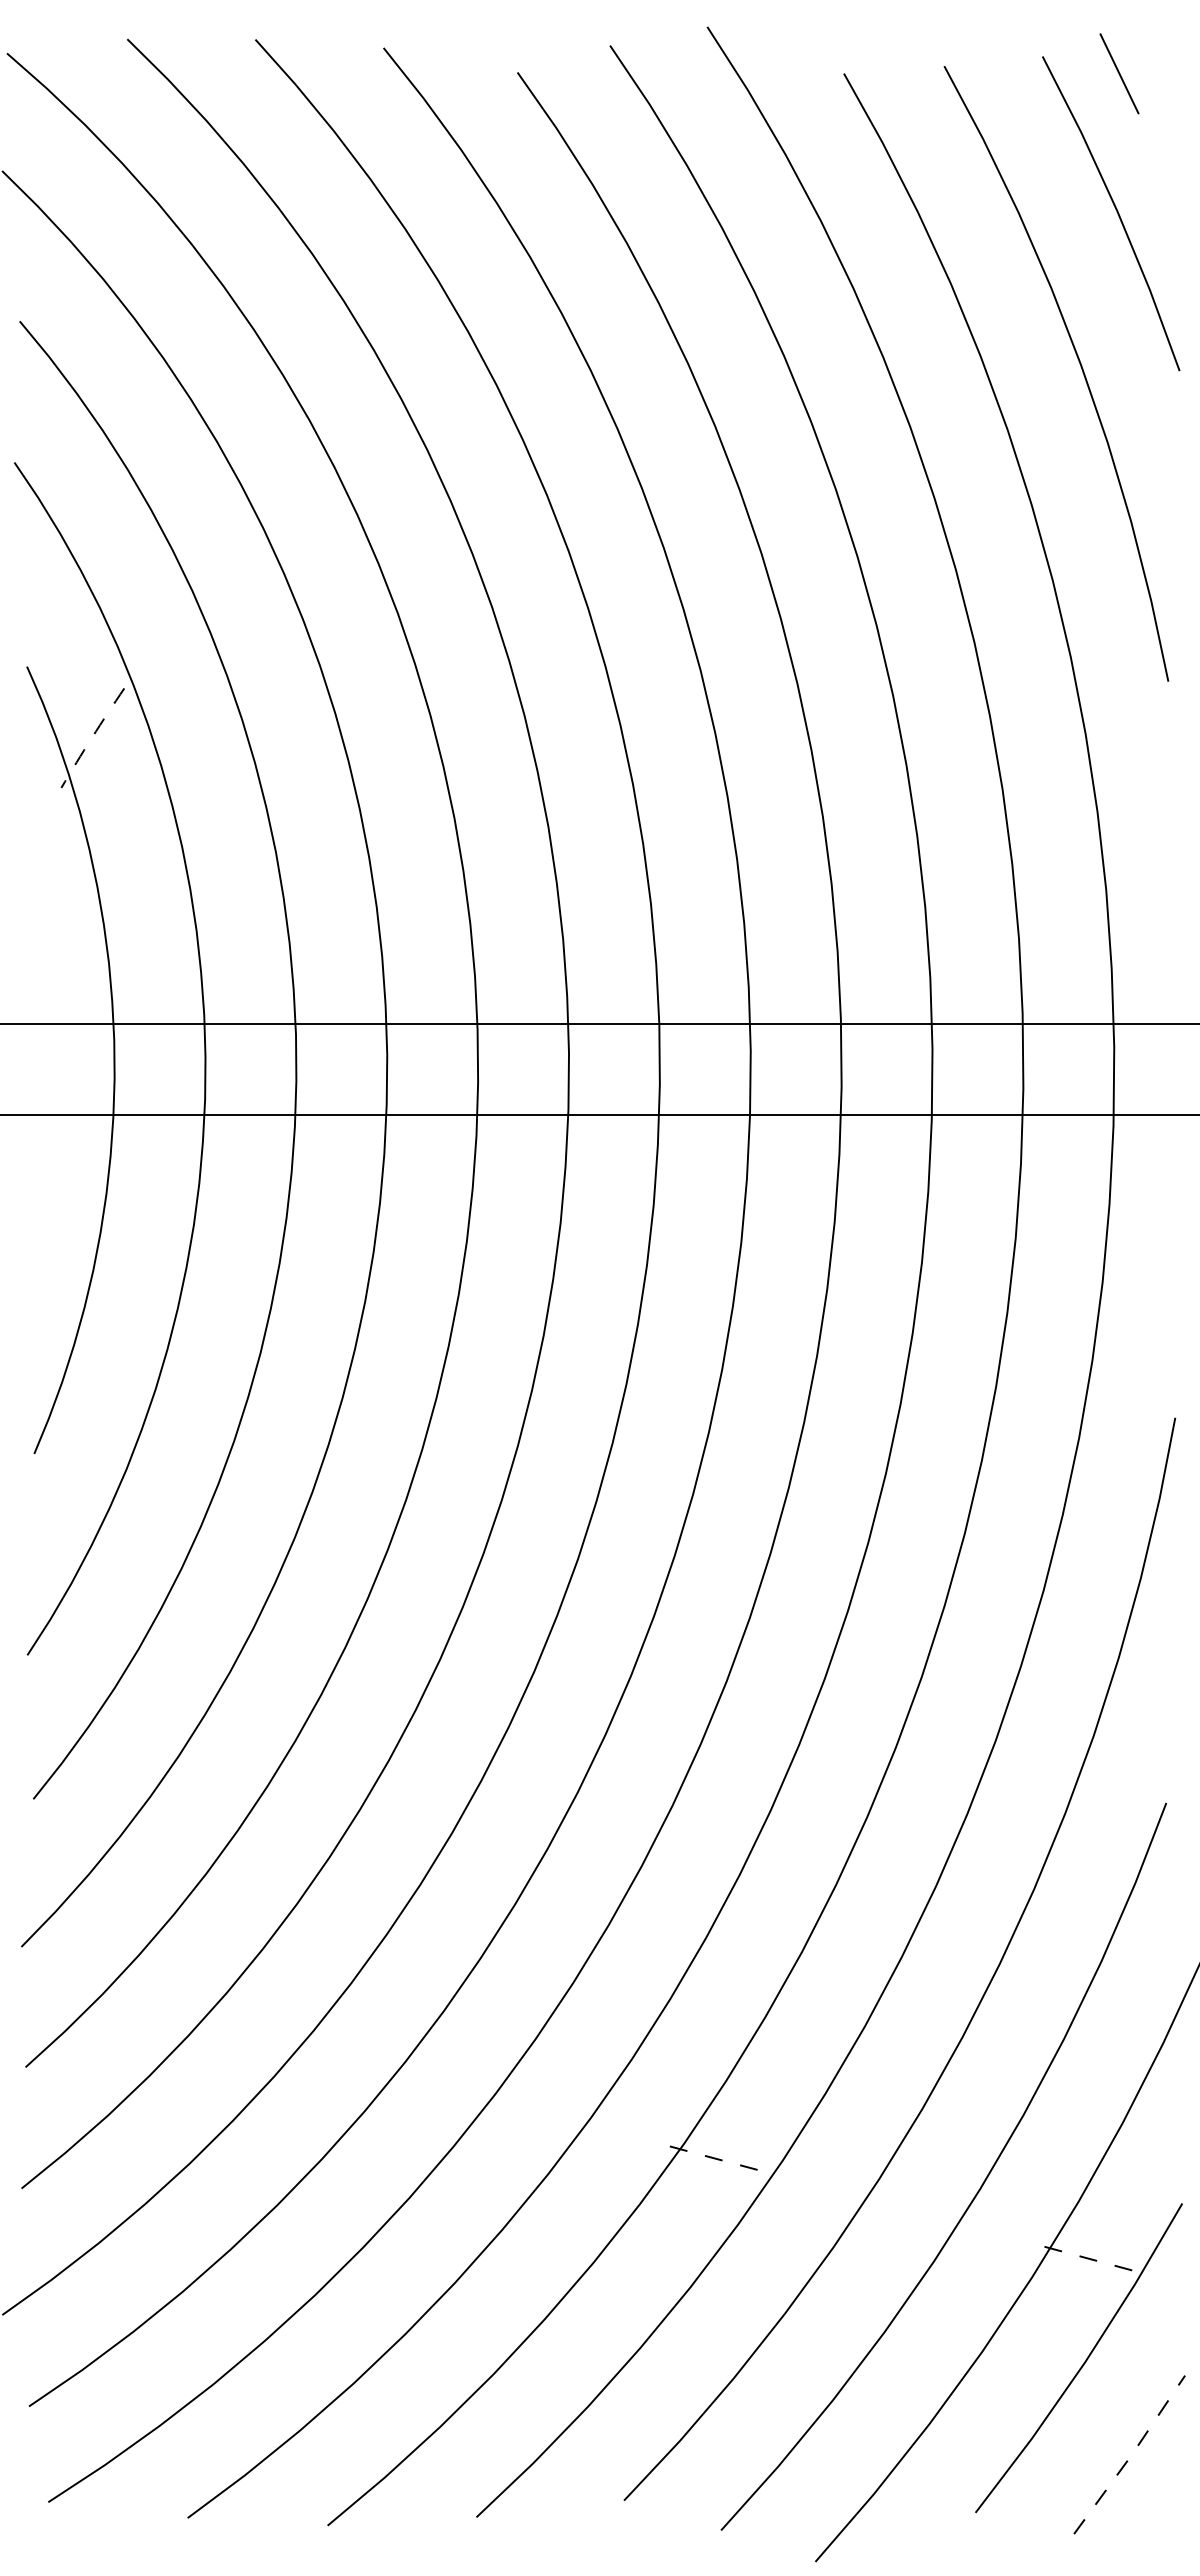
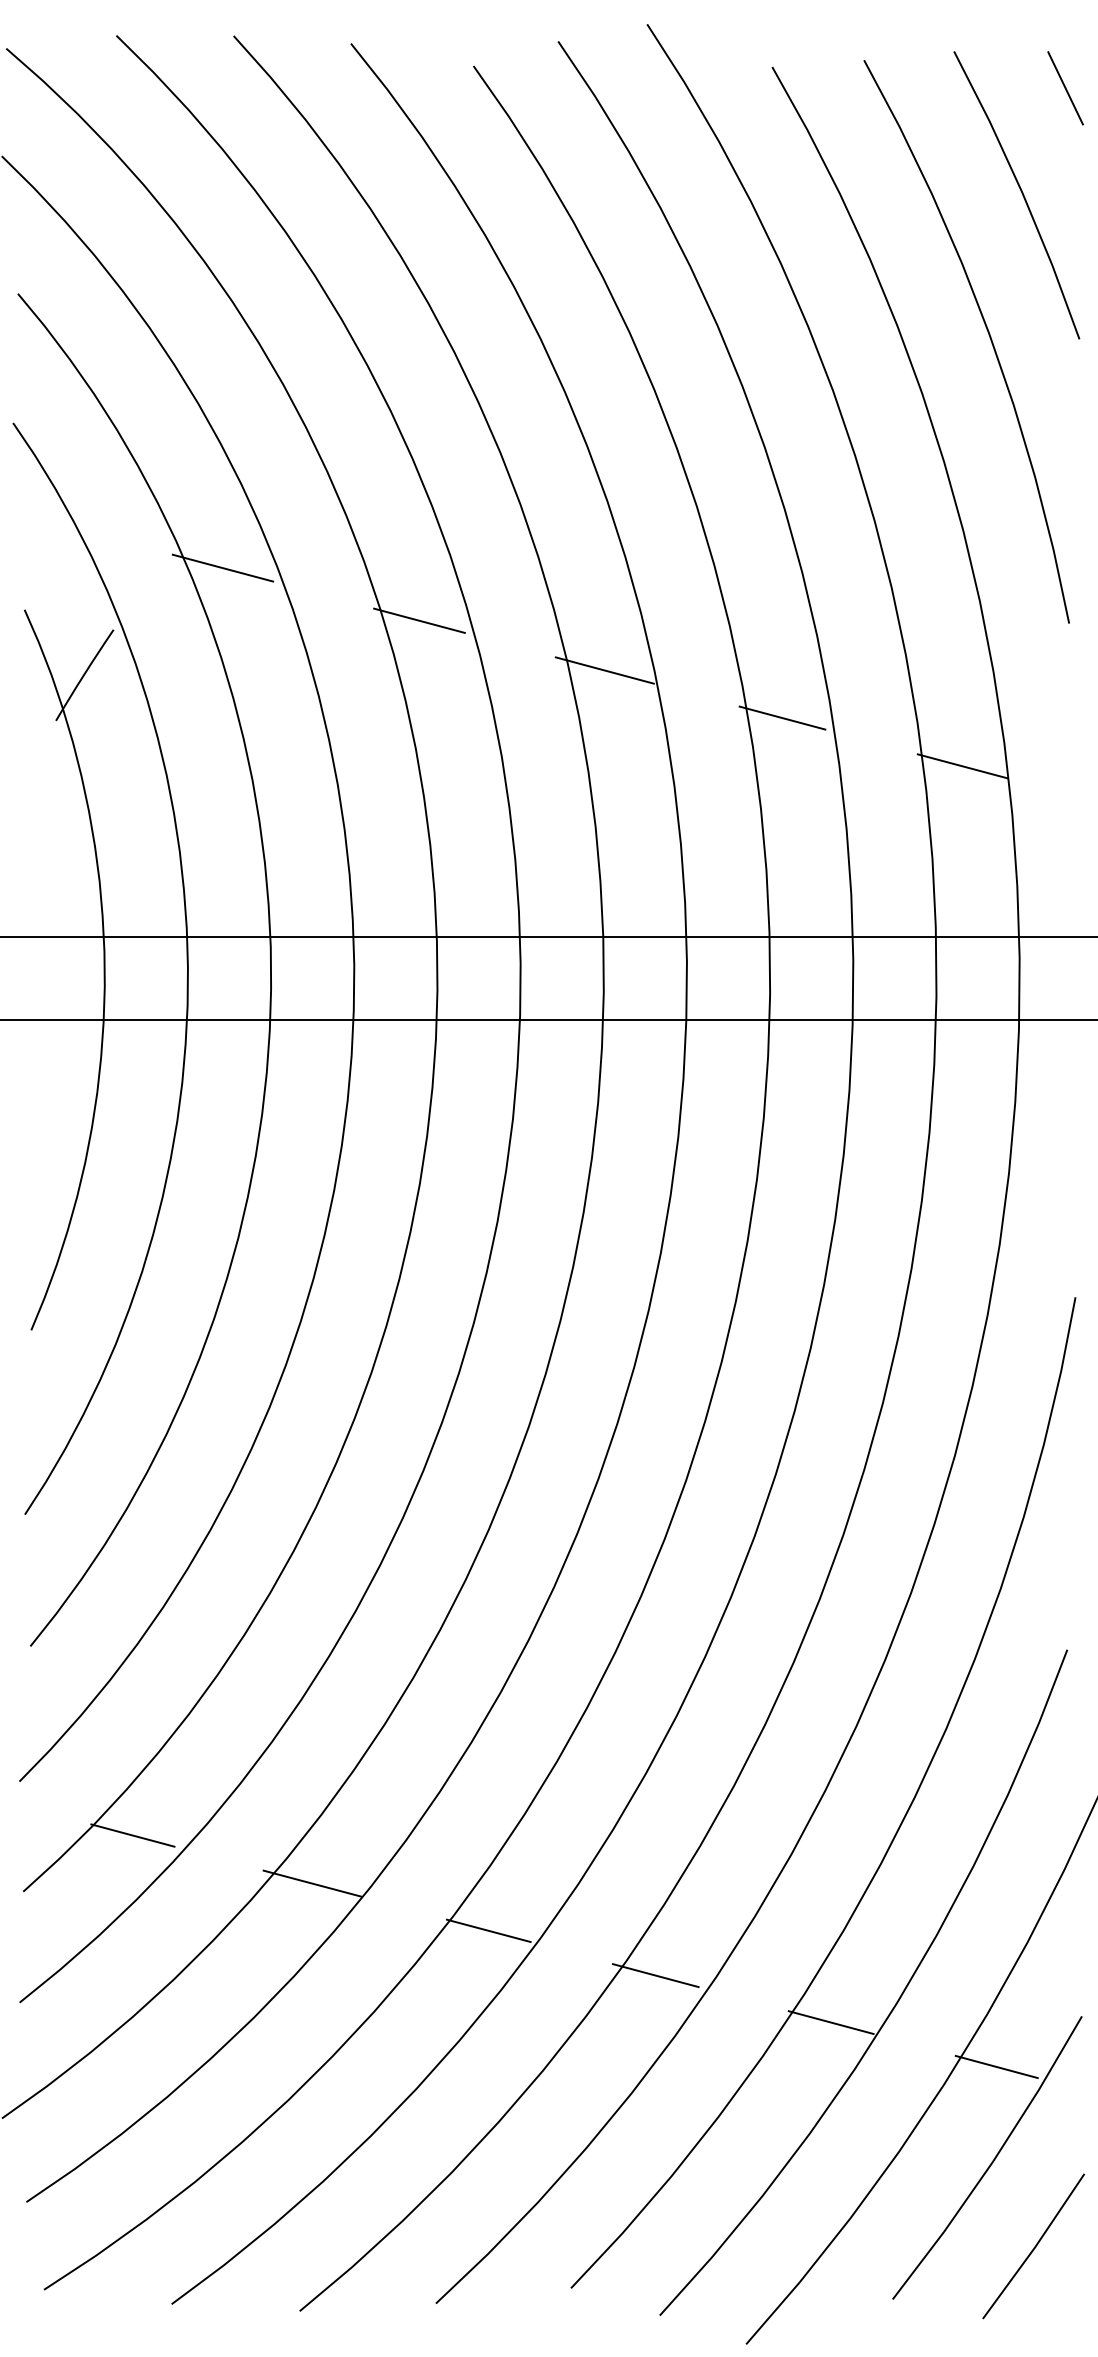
line: (1119, 73) -> (1065, 88), moved
line: (243, 620) -> (222, 567), added
line: (458, 678) -> (419, 620), added
line: (660, 732) -> (604, 670), added
arc: (92, 737) -> (84, 674), dashed -> solid
line: (854, 784) -> (781, 717), added
line: (1051, 837) -> (962, 766), added
line: (144, 2005) -> (132, 1835), added
line: (341, 2058) -> (312, 1883), added
line: (533, 2109) -> (488, 1930), added
line: (717, 2159) -> (656, 1976), dashed -> solid
line: (907, 2209) -> (830, 2021), added
line: (1089, 2258) -> (996, 2066), dashed -> solid
line: (1131, 2455) -> (1035, 2246), dashed -> solid

